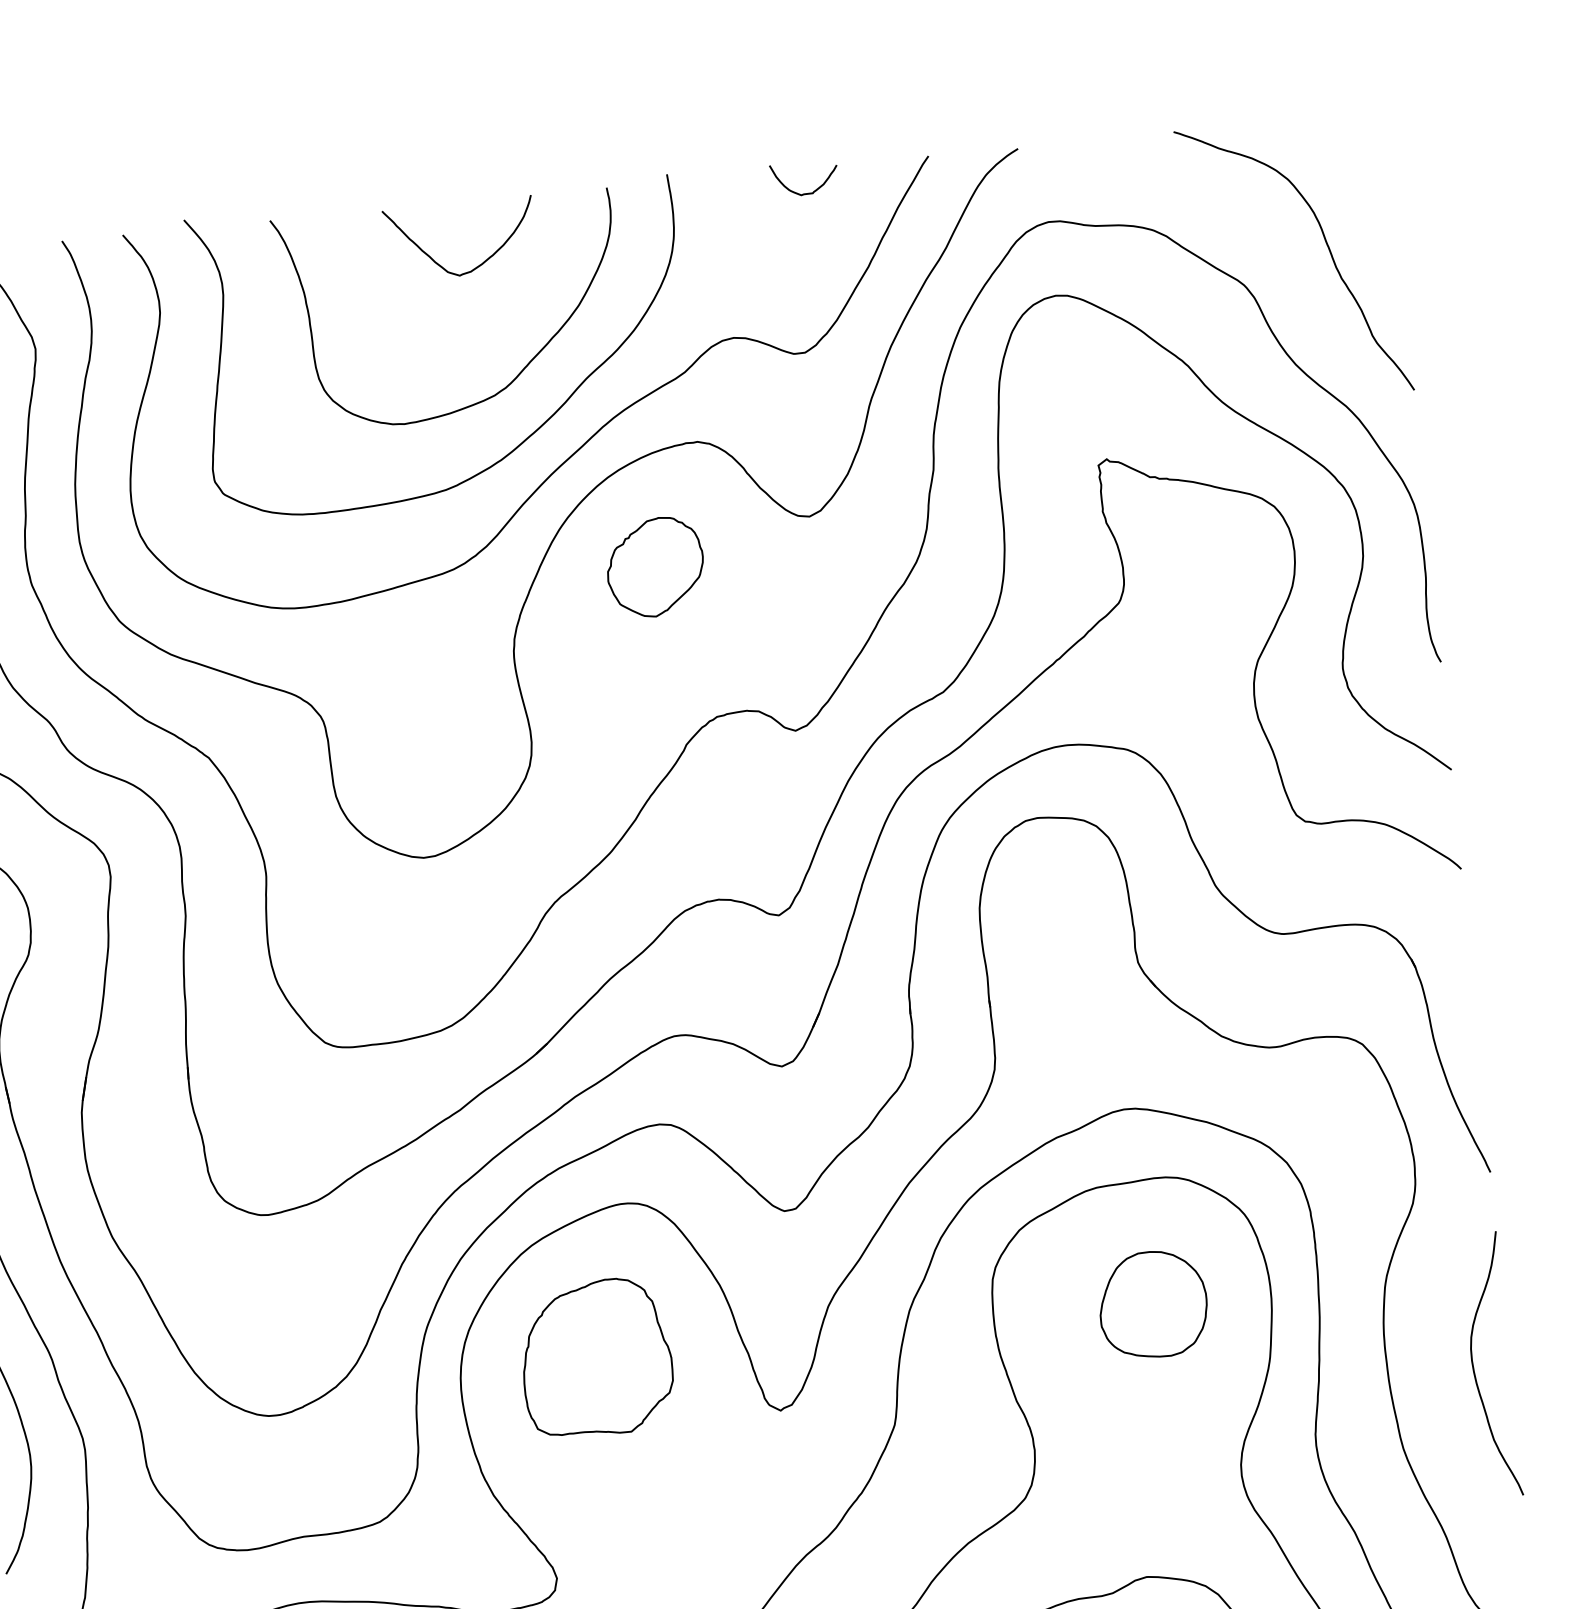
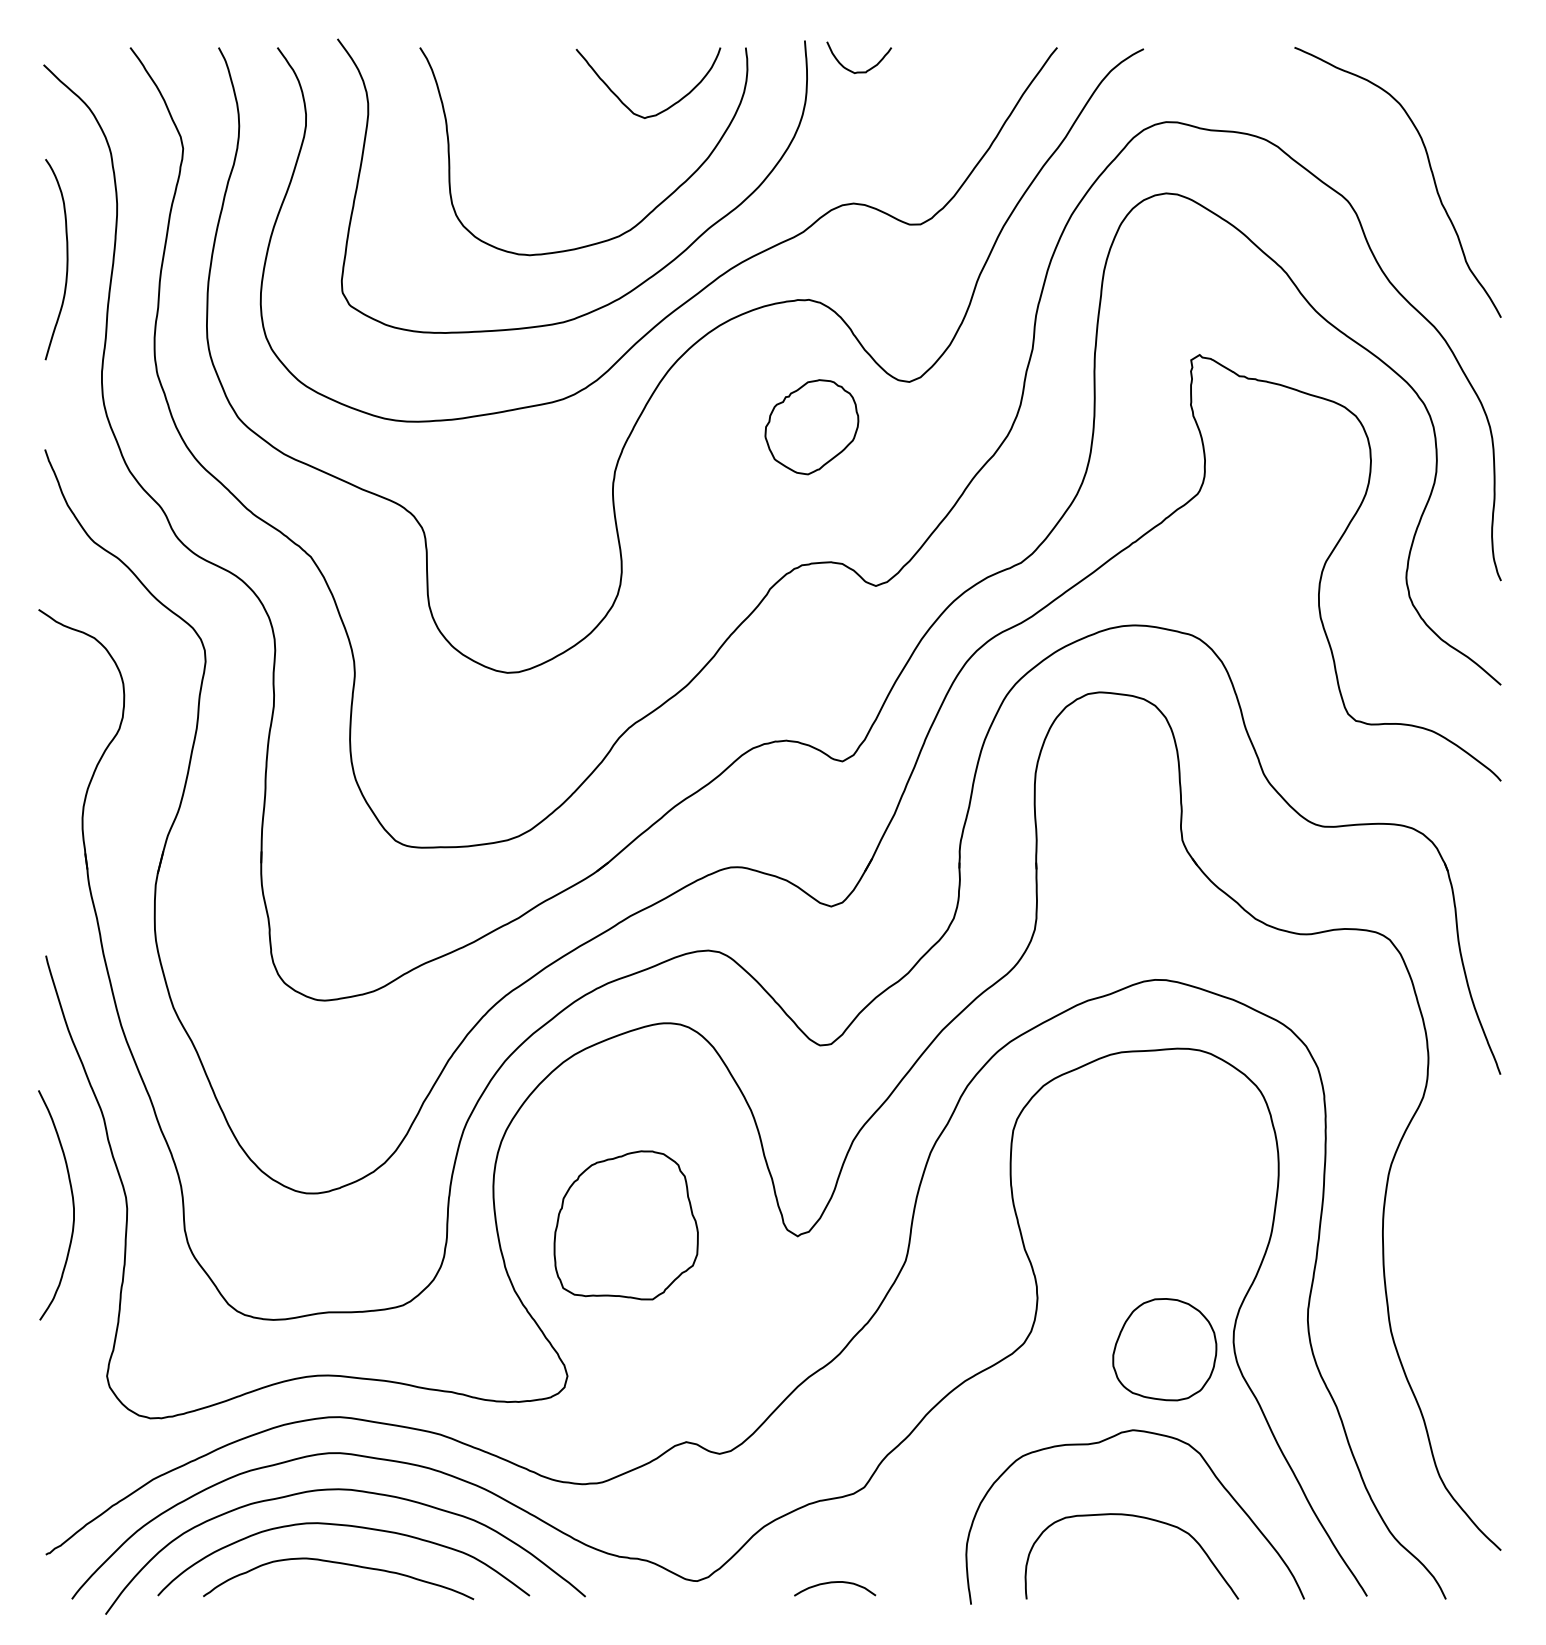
curve: (806, 193) -> (859, 71), moved
curve: (477, 265) -> (662, 110), moved
part: (655, 567) -> (811, 427), moved
part: (1152, 1304) -> (1164, 1349), moved
part: (595, 1358) -> (625, 1225), moved
curve: (1474, 1366) -> (1466, 1259), removed

